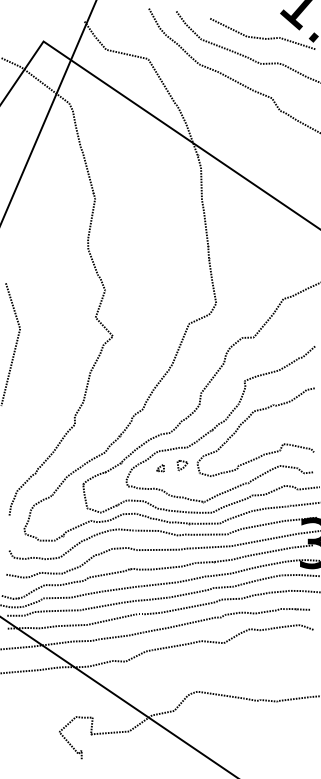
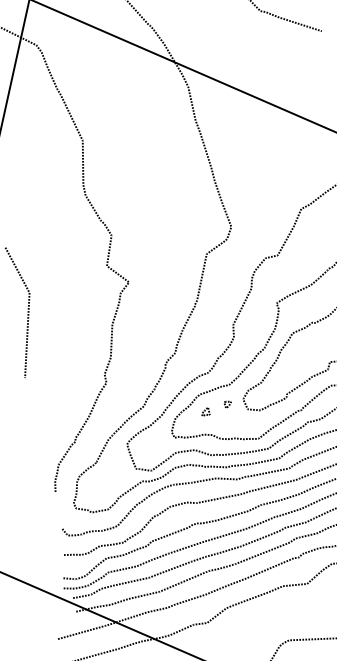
part: (182, 464) -> (227, 403), size x0.62

